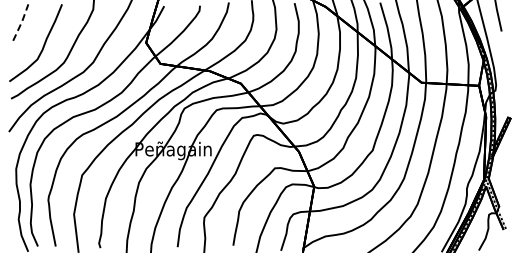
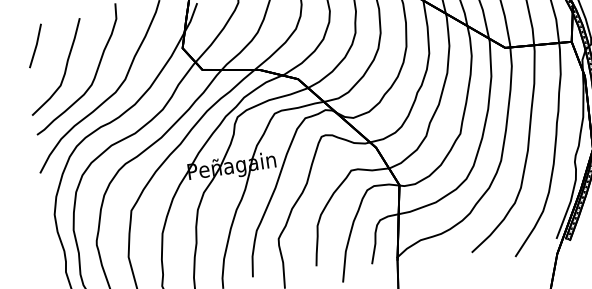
line: (21, 22) -> (36, 45), dashed -> solid

